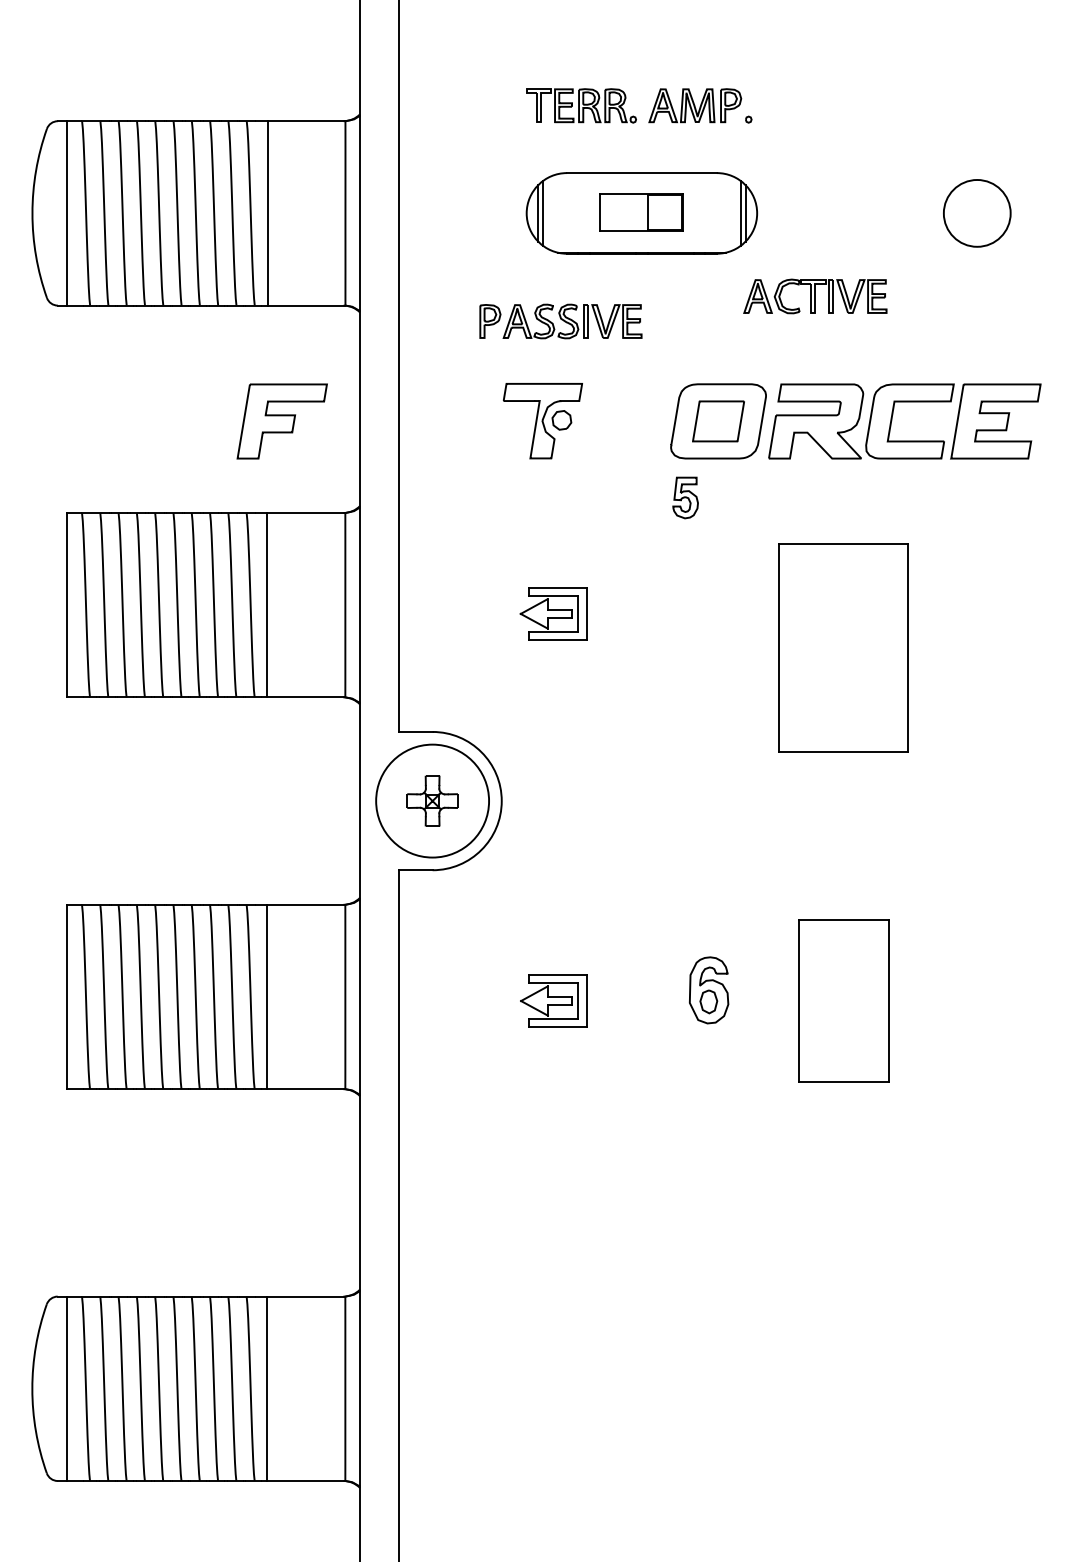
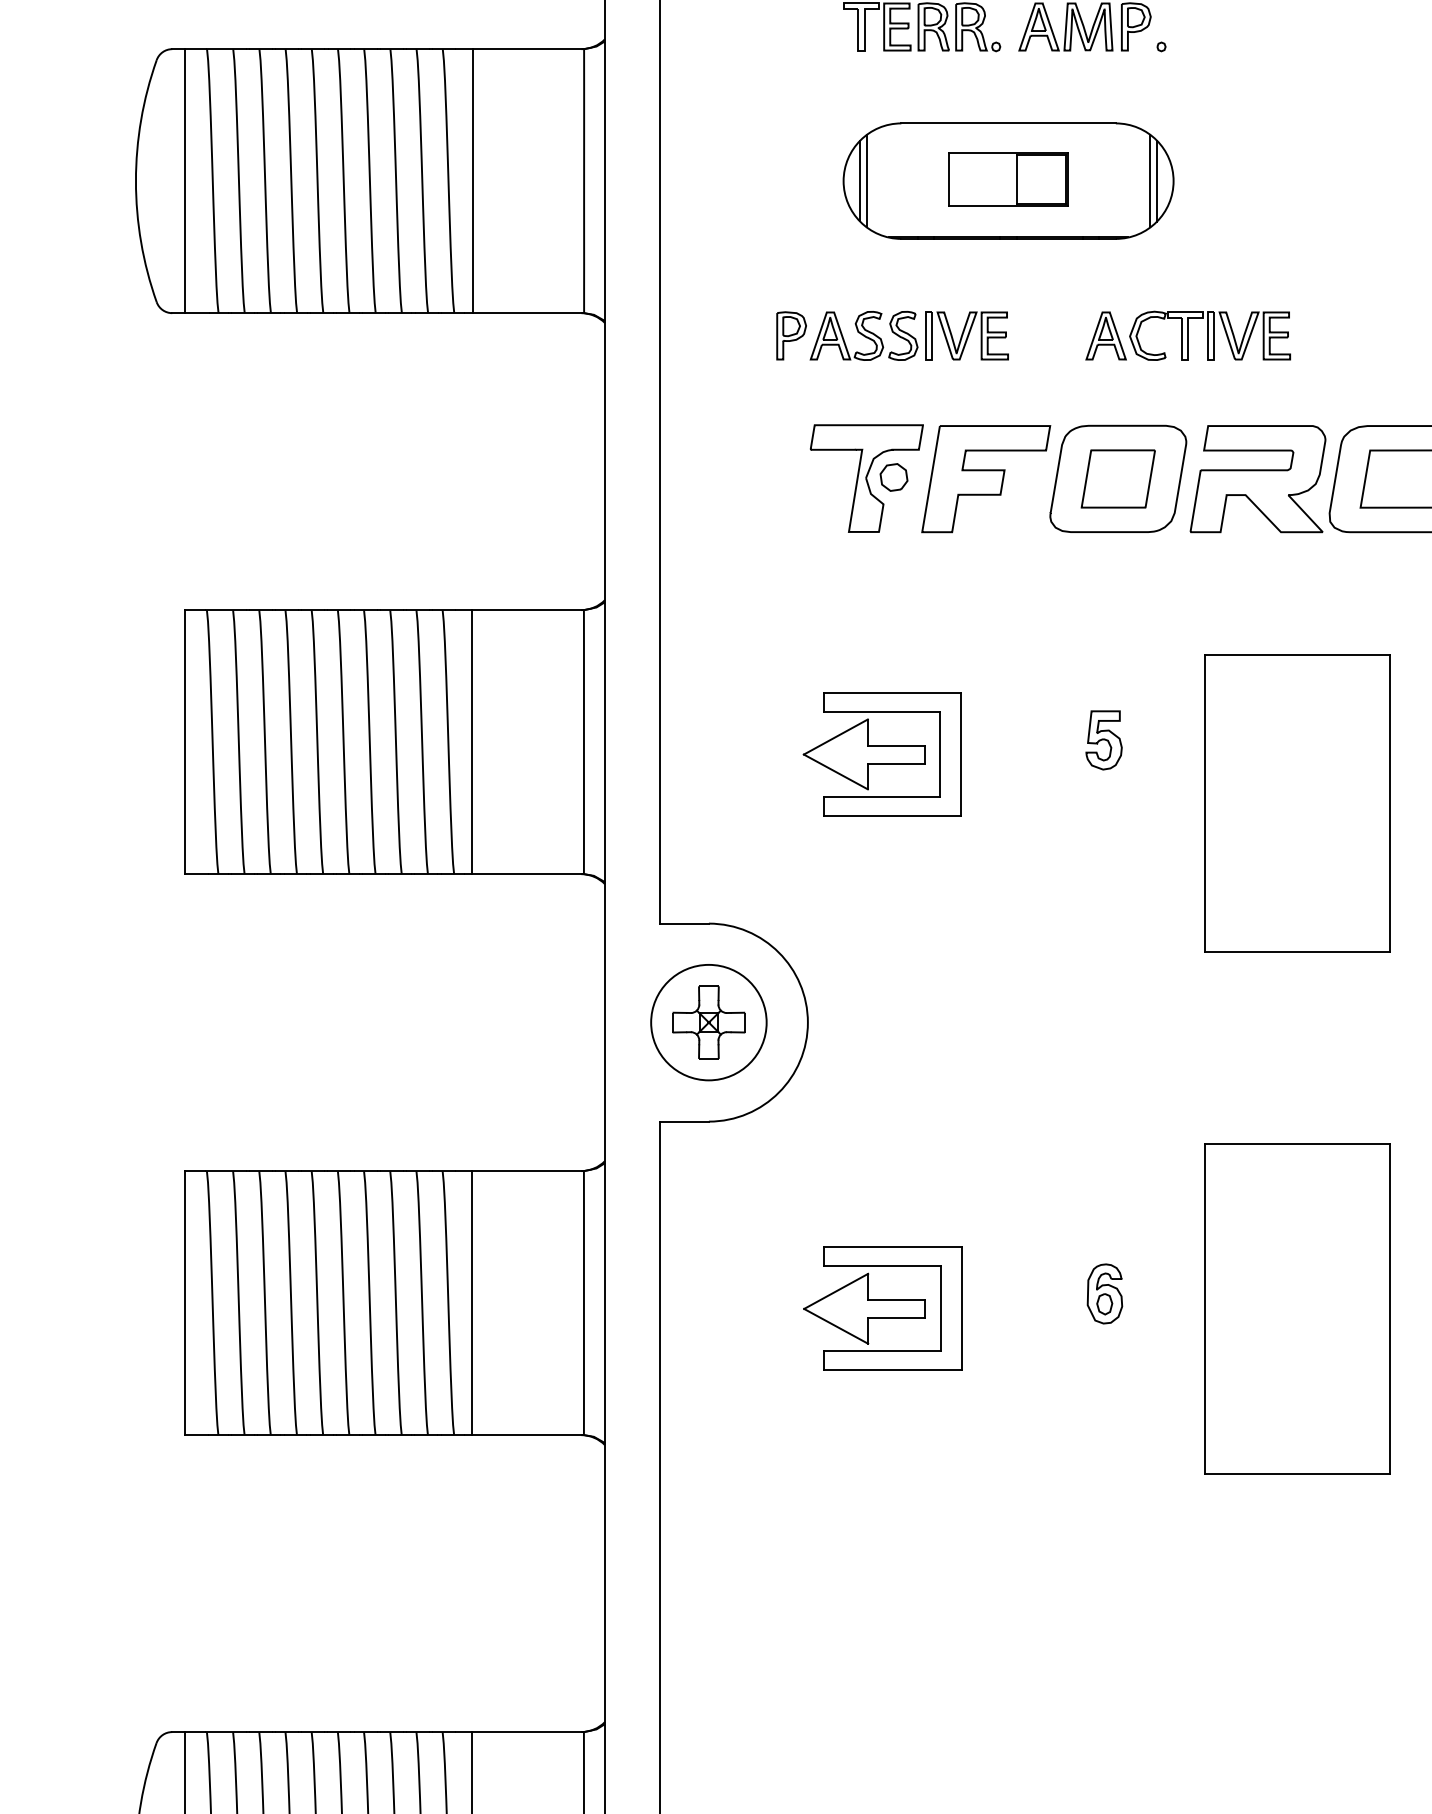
part: (815, 296) -> (1188, 335), moved
part: (281, 421) -> (985, 479), moved
part: (685, 497) -> (1103, 739), moved
part: (553, 613) -> (881, 754), size x1.67
circle: (432, 800) -> (708, 1021), size x0.71
part: (709, 990) -> (1105, 1293), size x0.62
part: (553, 1000) -> (881, 1308), size x1.67
part: (843, 1000) -> (1297, 1308), size x1.43

